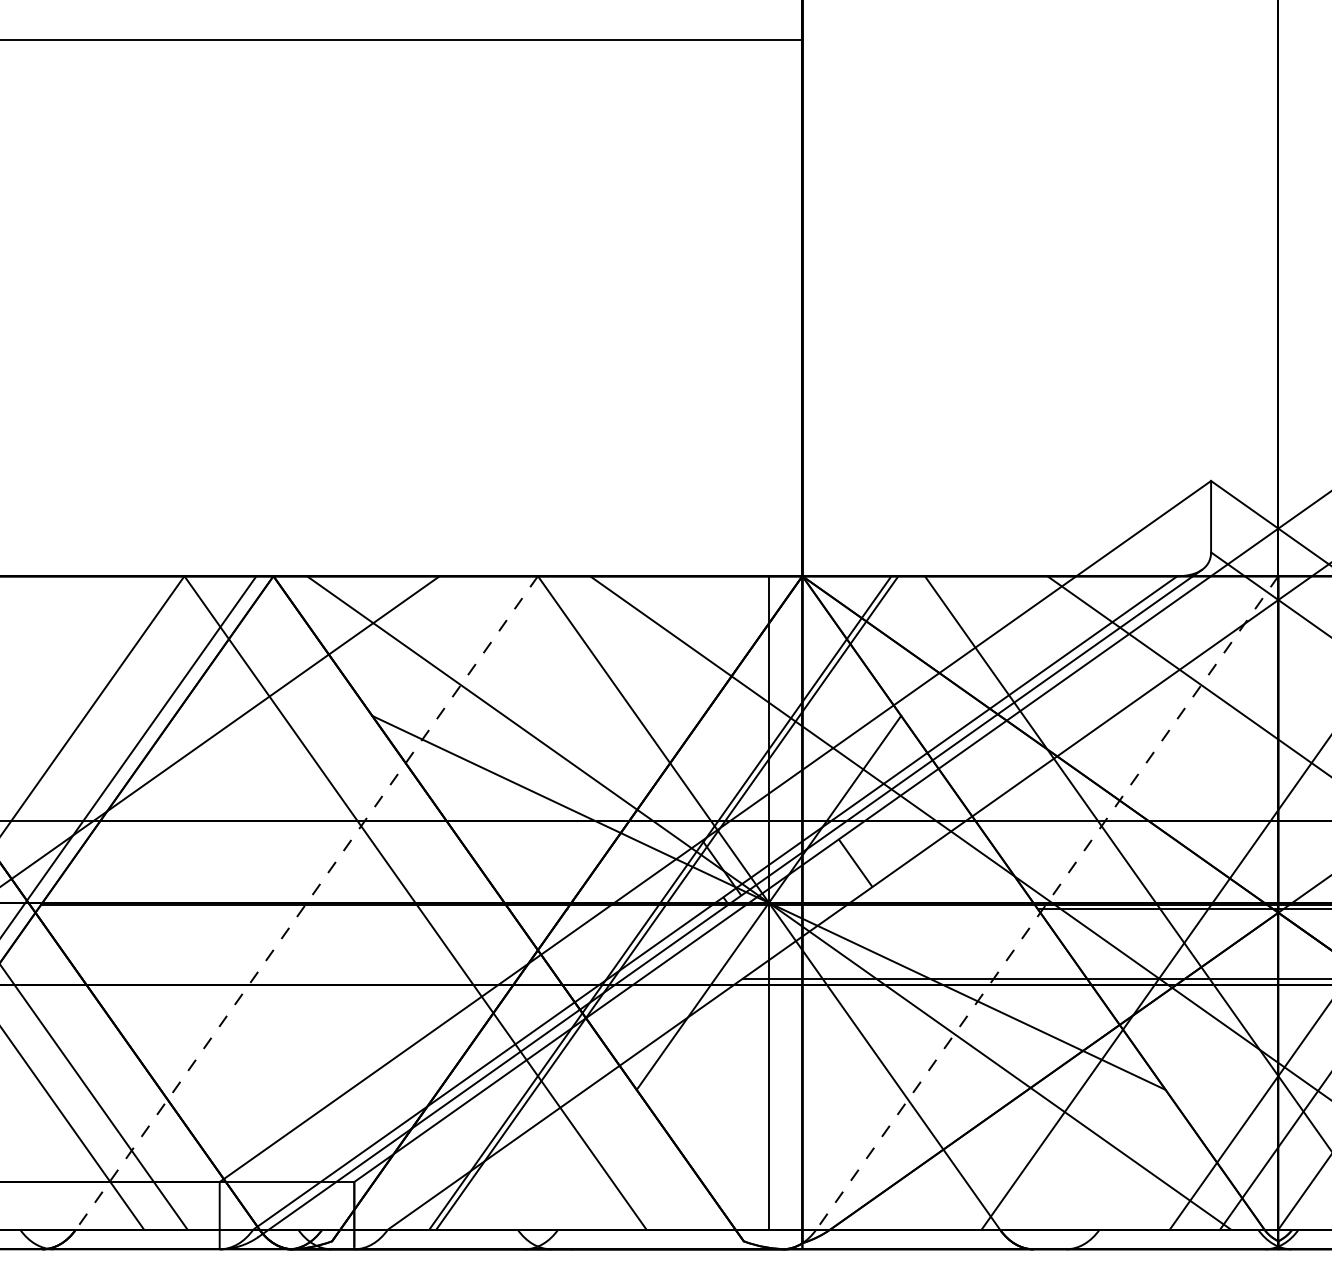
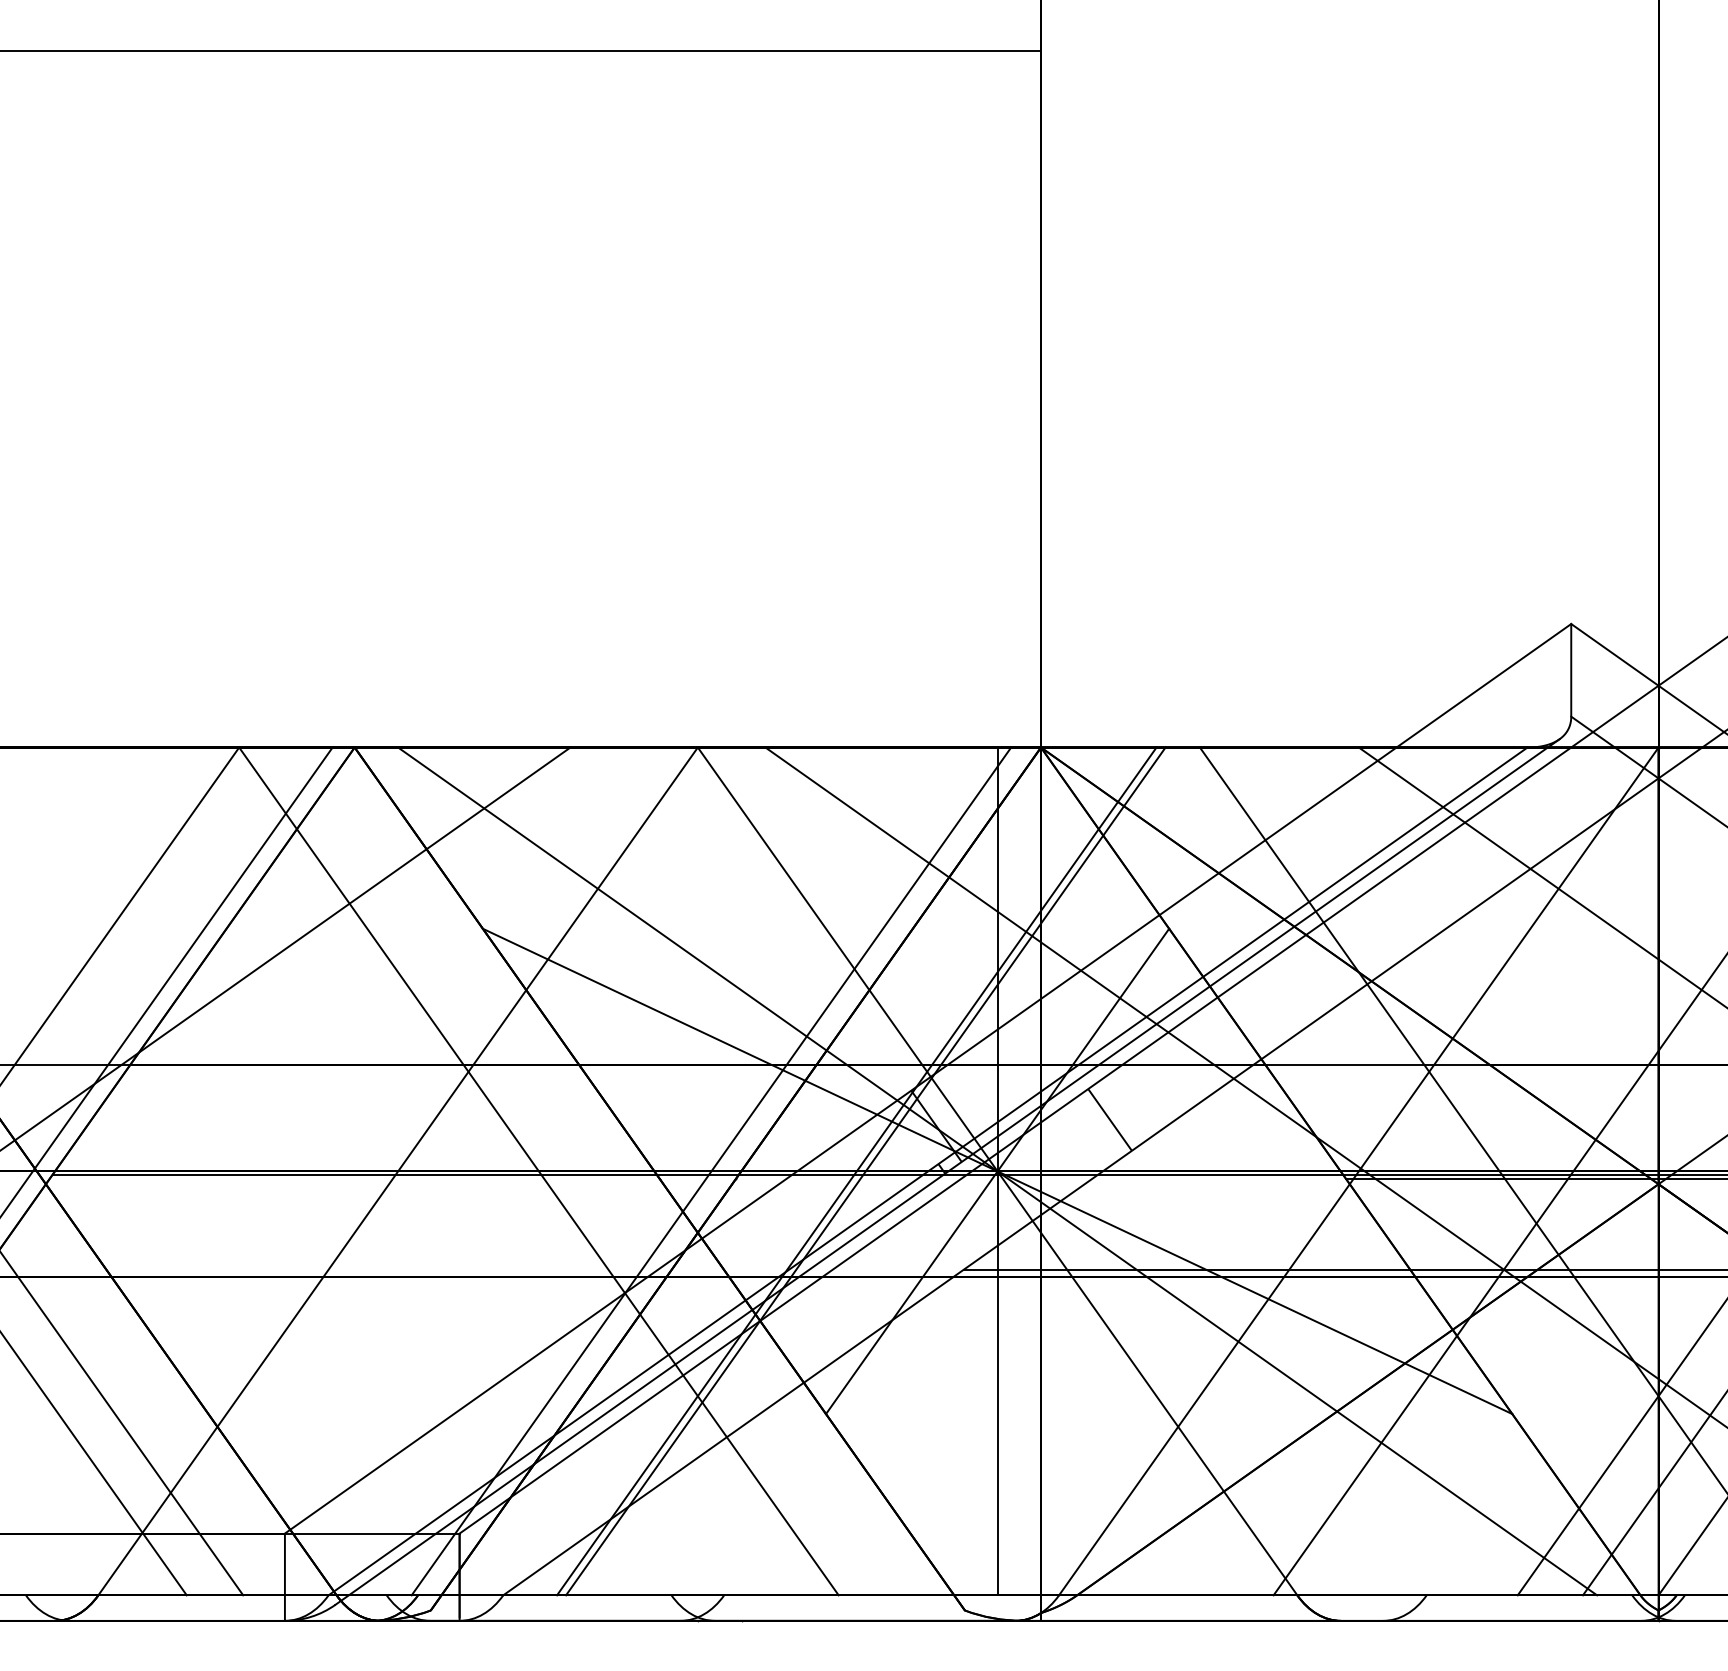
line: (548, 902) -> (711, 1170), added
line: (306, 903) -> (397, 1172), dashed -> solid
line: (1047, 903) -> (1358, 1172), dashed -> solid

